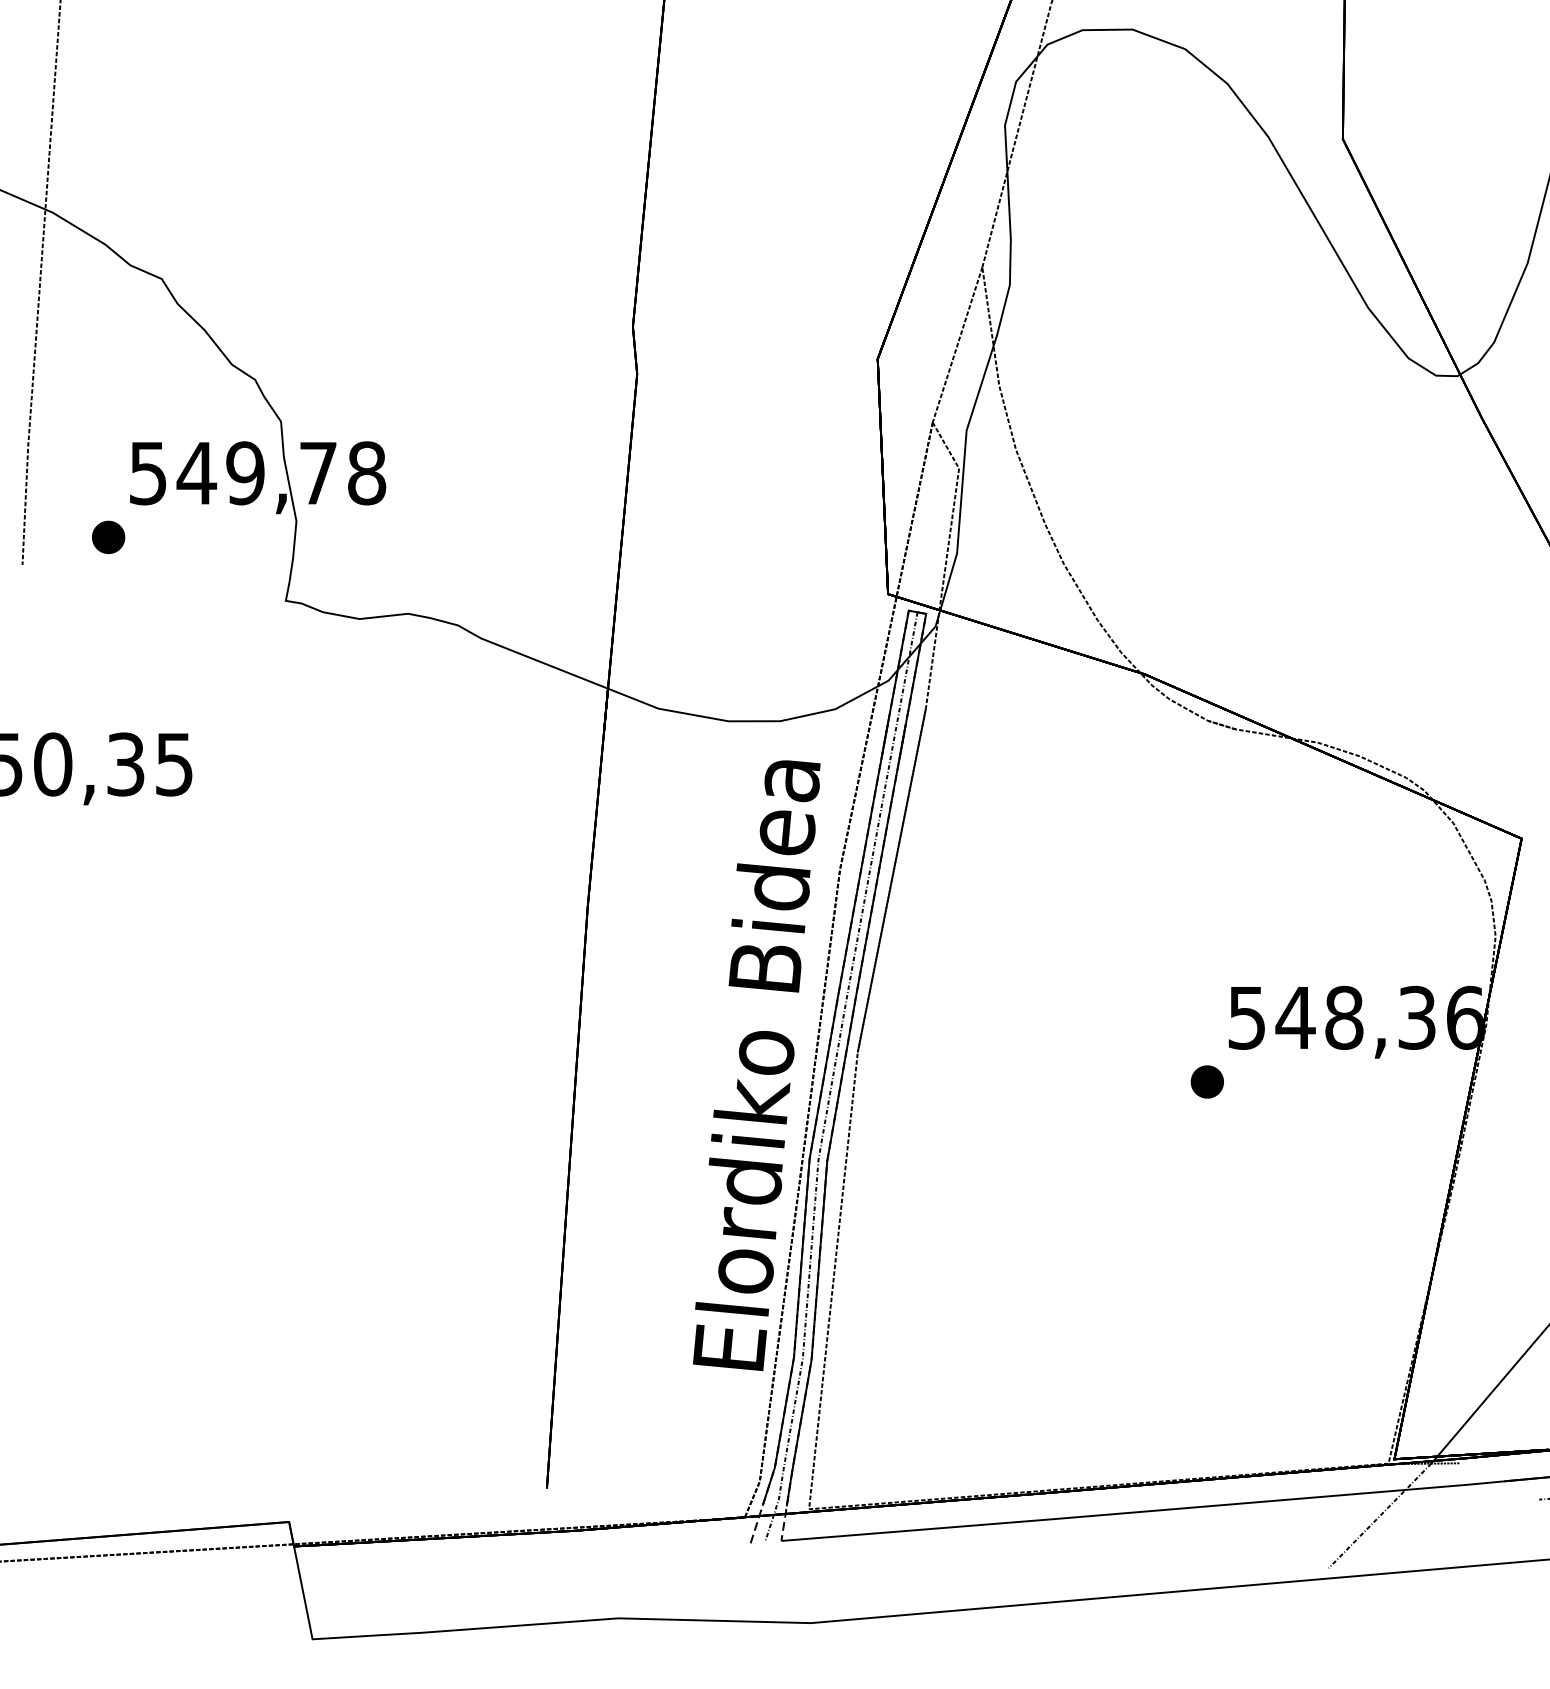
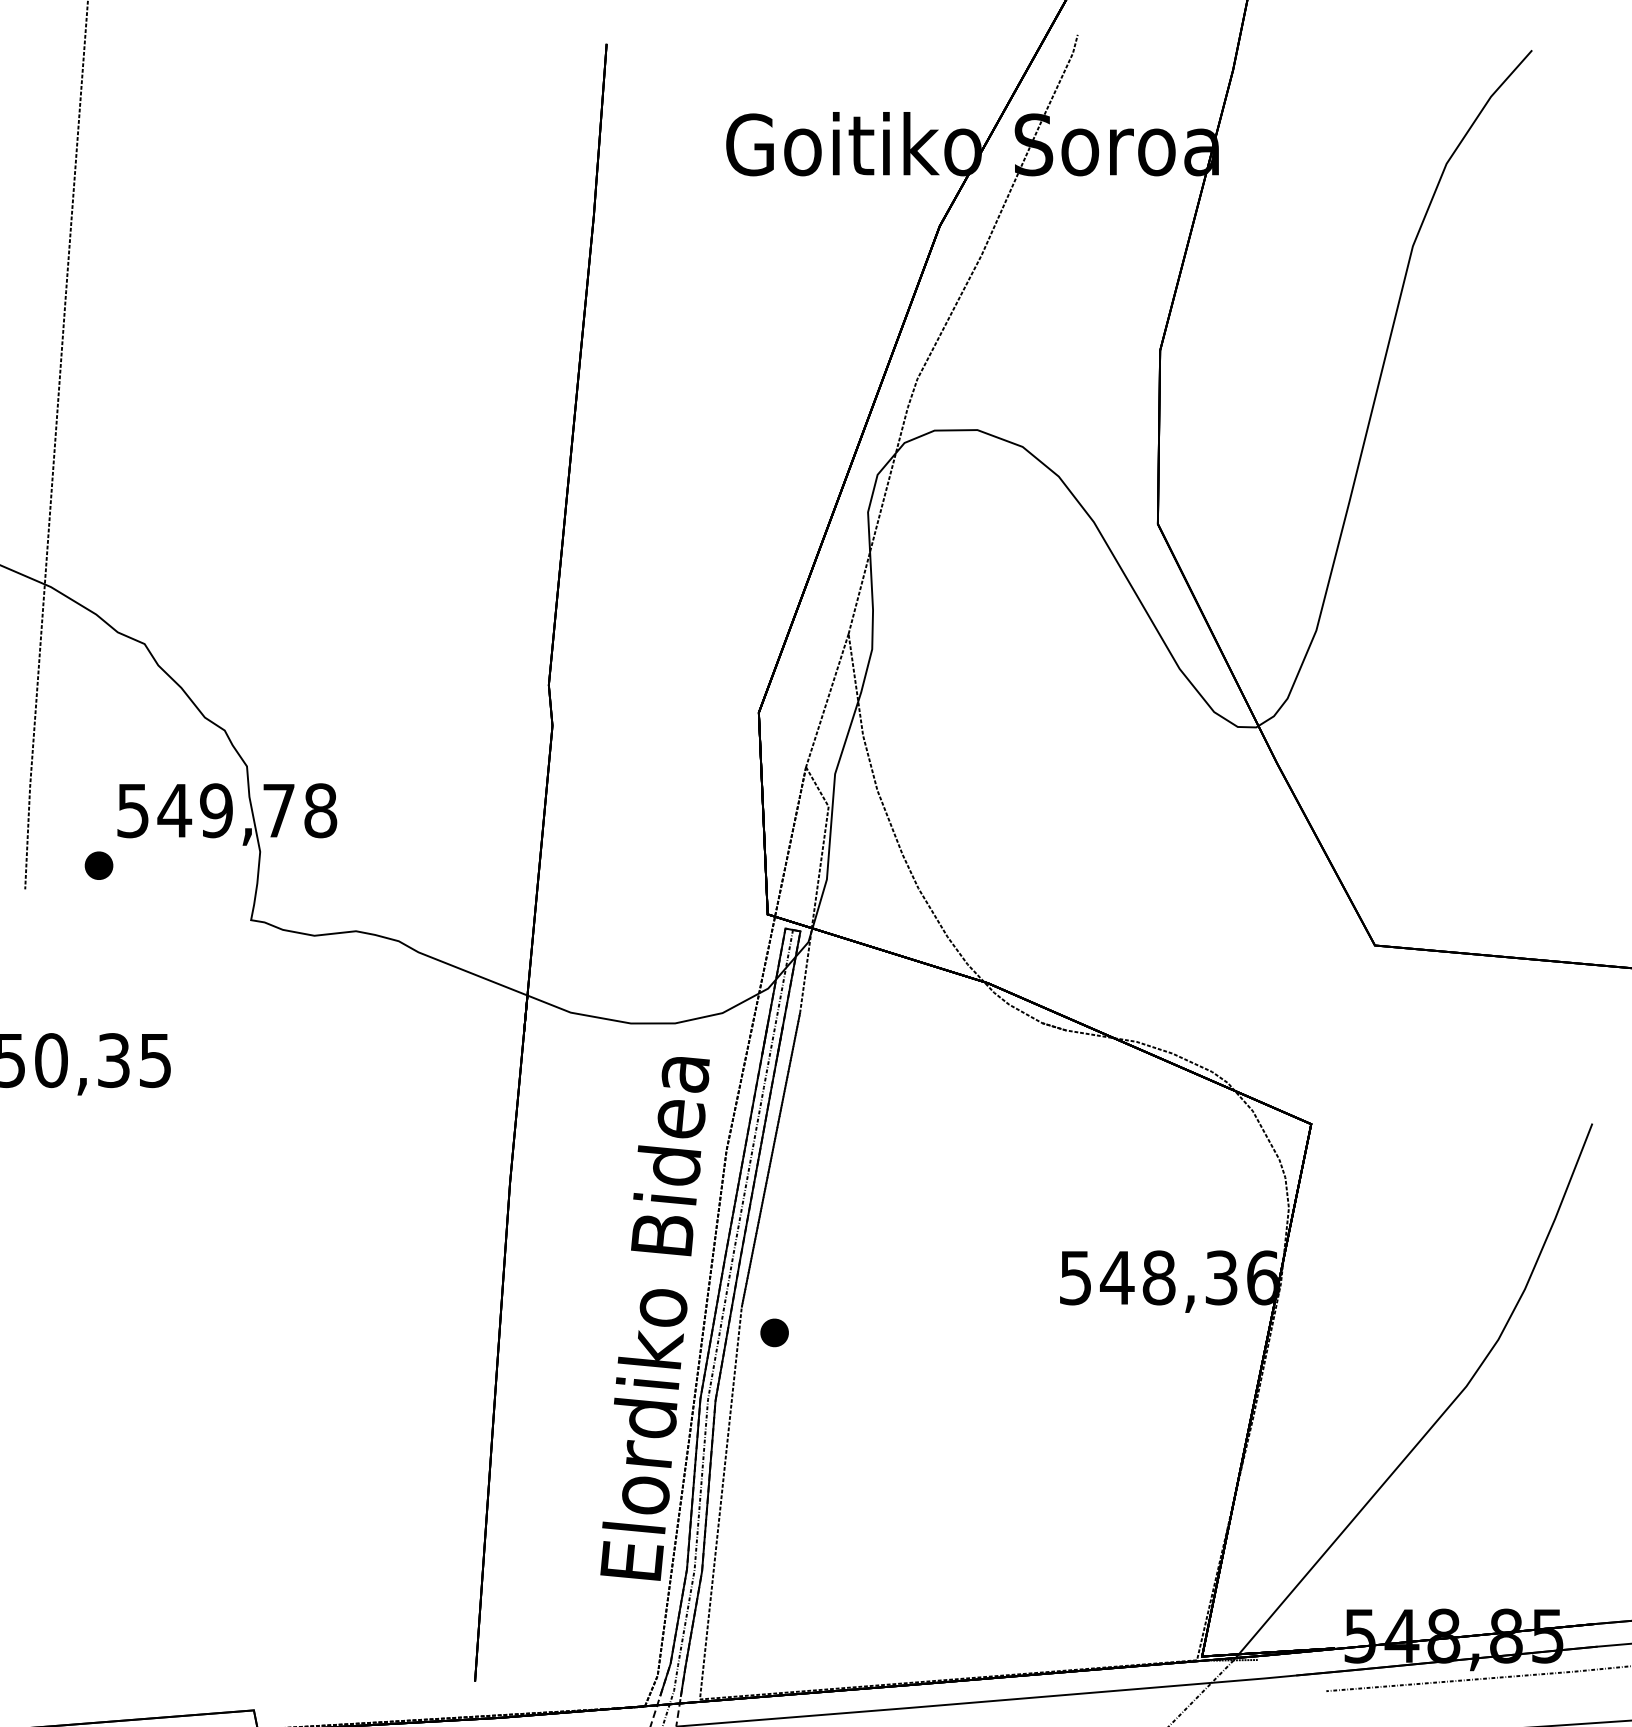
part: (1207, 1081) -> (774, 1332), moved

